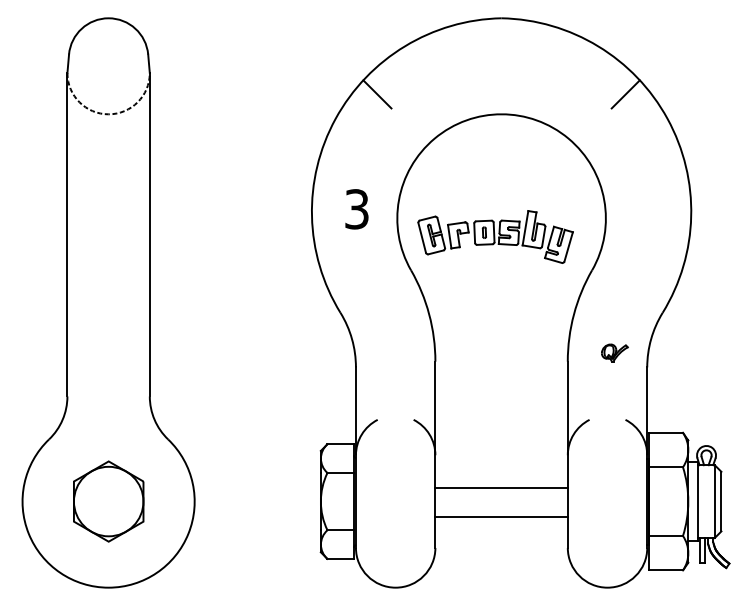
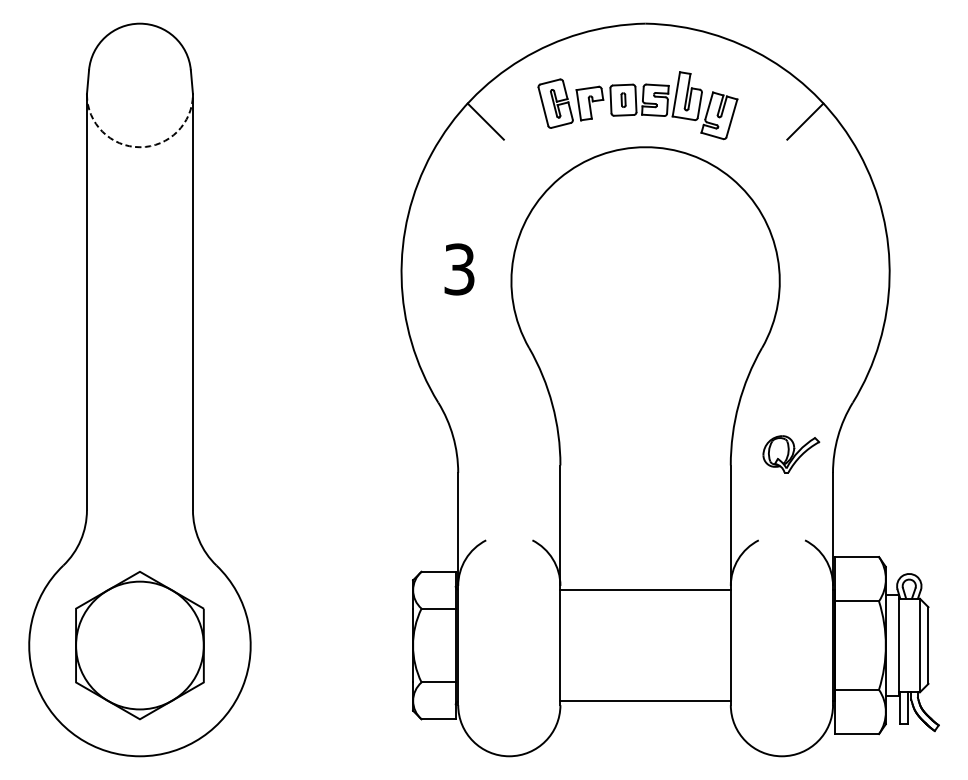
part: (495, 236) -> (637, 104), moved
part: (614, 352) -> (790, 453), size x1.67
line: (501, 487) -> (645, 590), moved
part: (108, 501) -> (139, 645), size x1.43
line: (501, 516) -> (645, 700), moved

